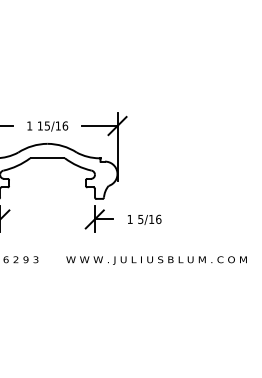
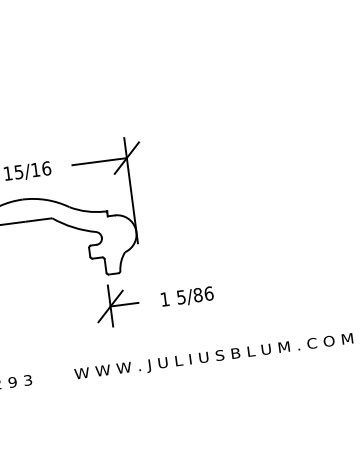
text: (151, 218) -> (197, 293), 5/16 -> 5/86

